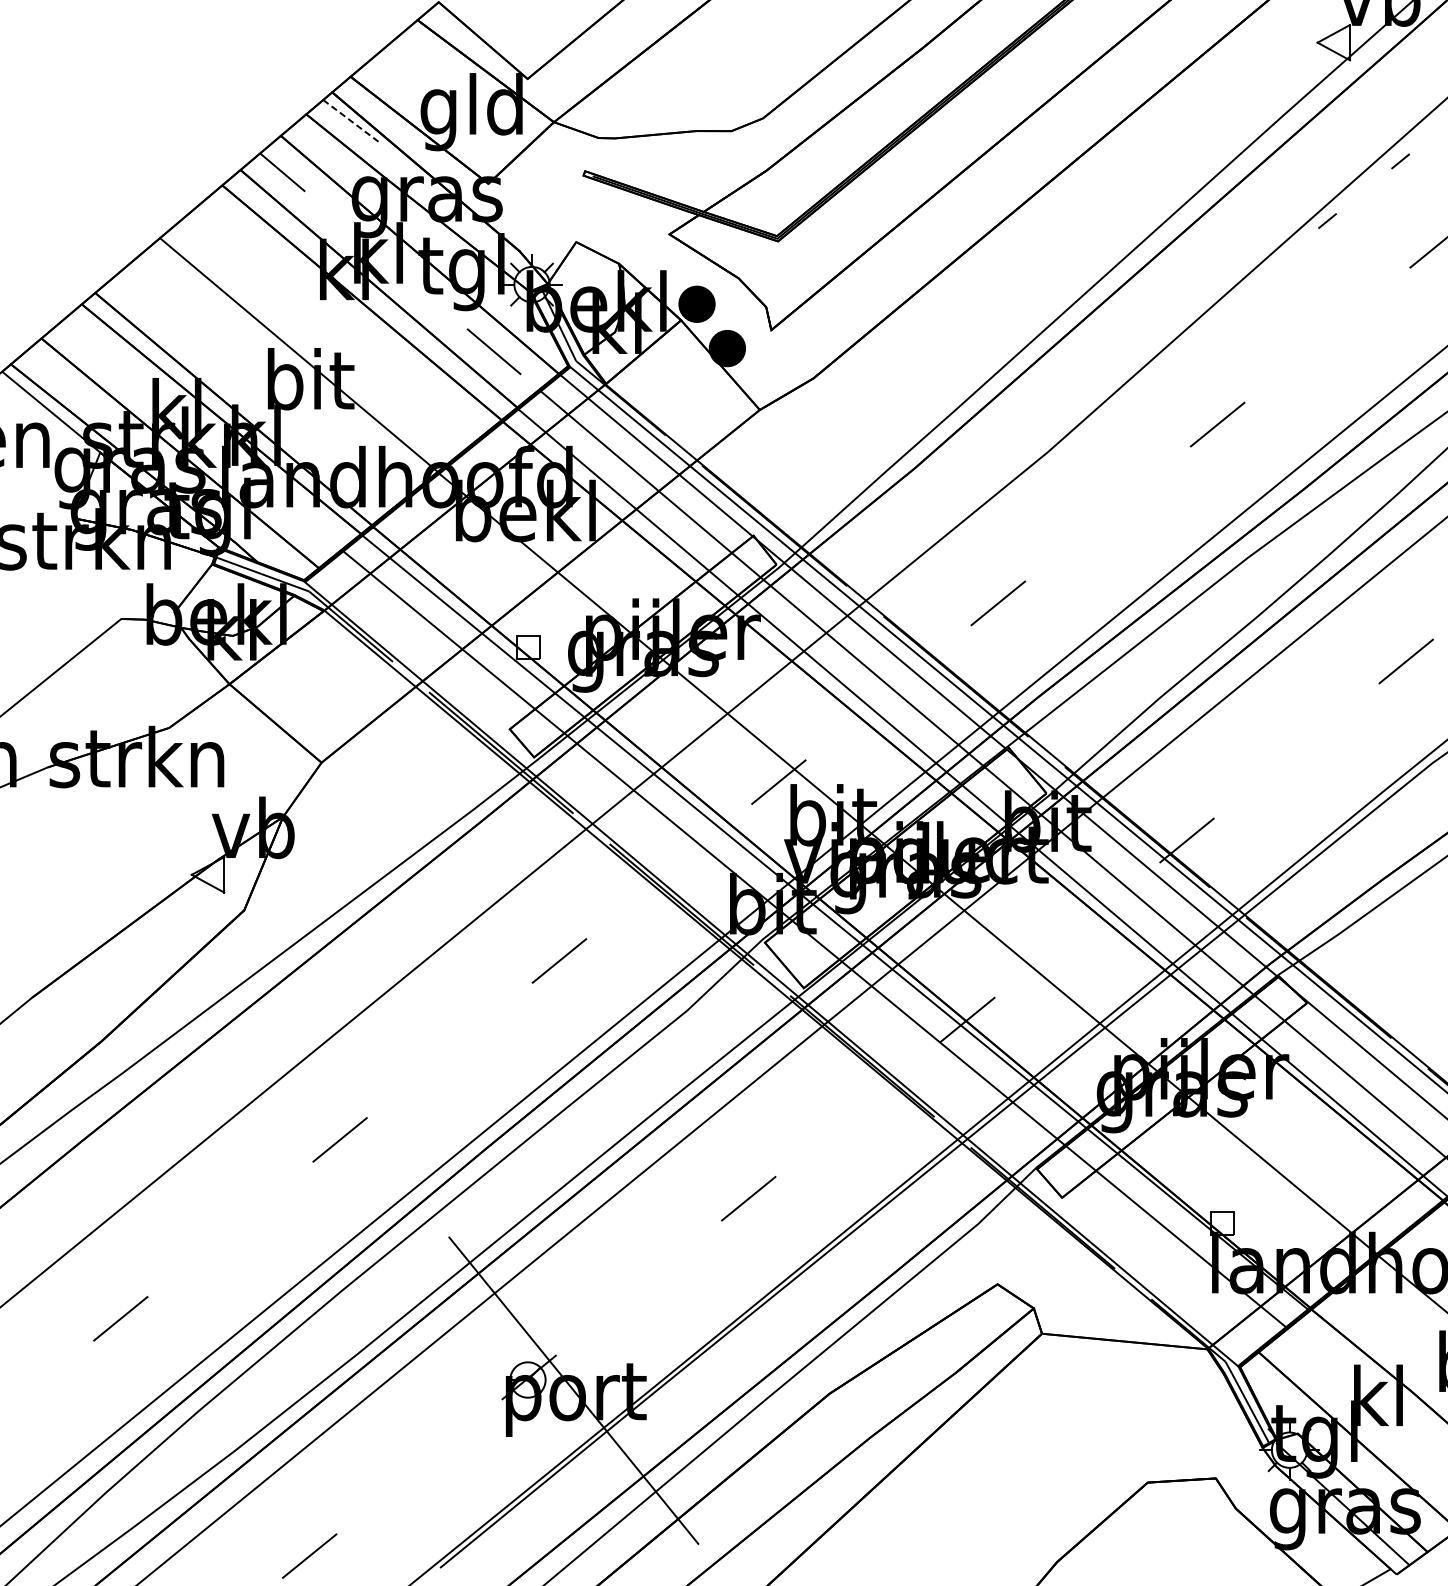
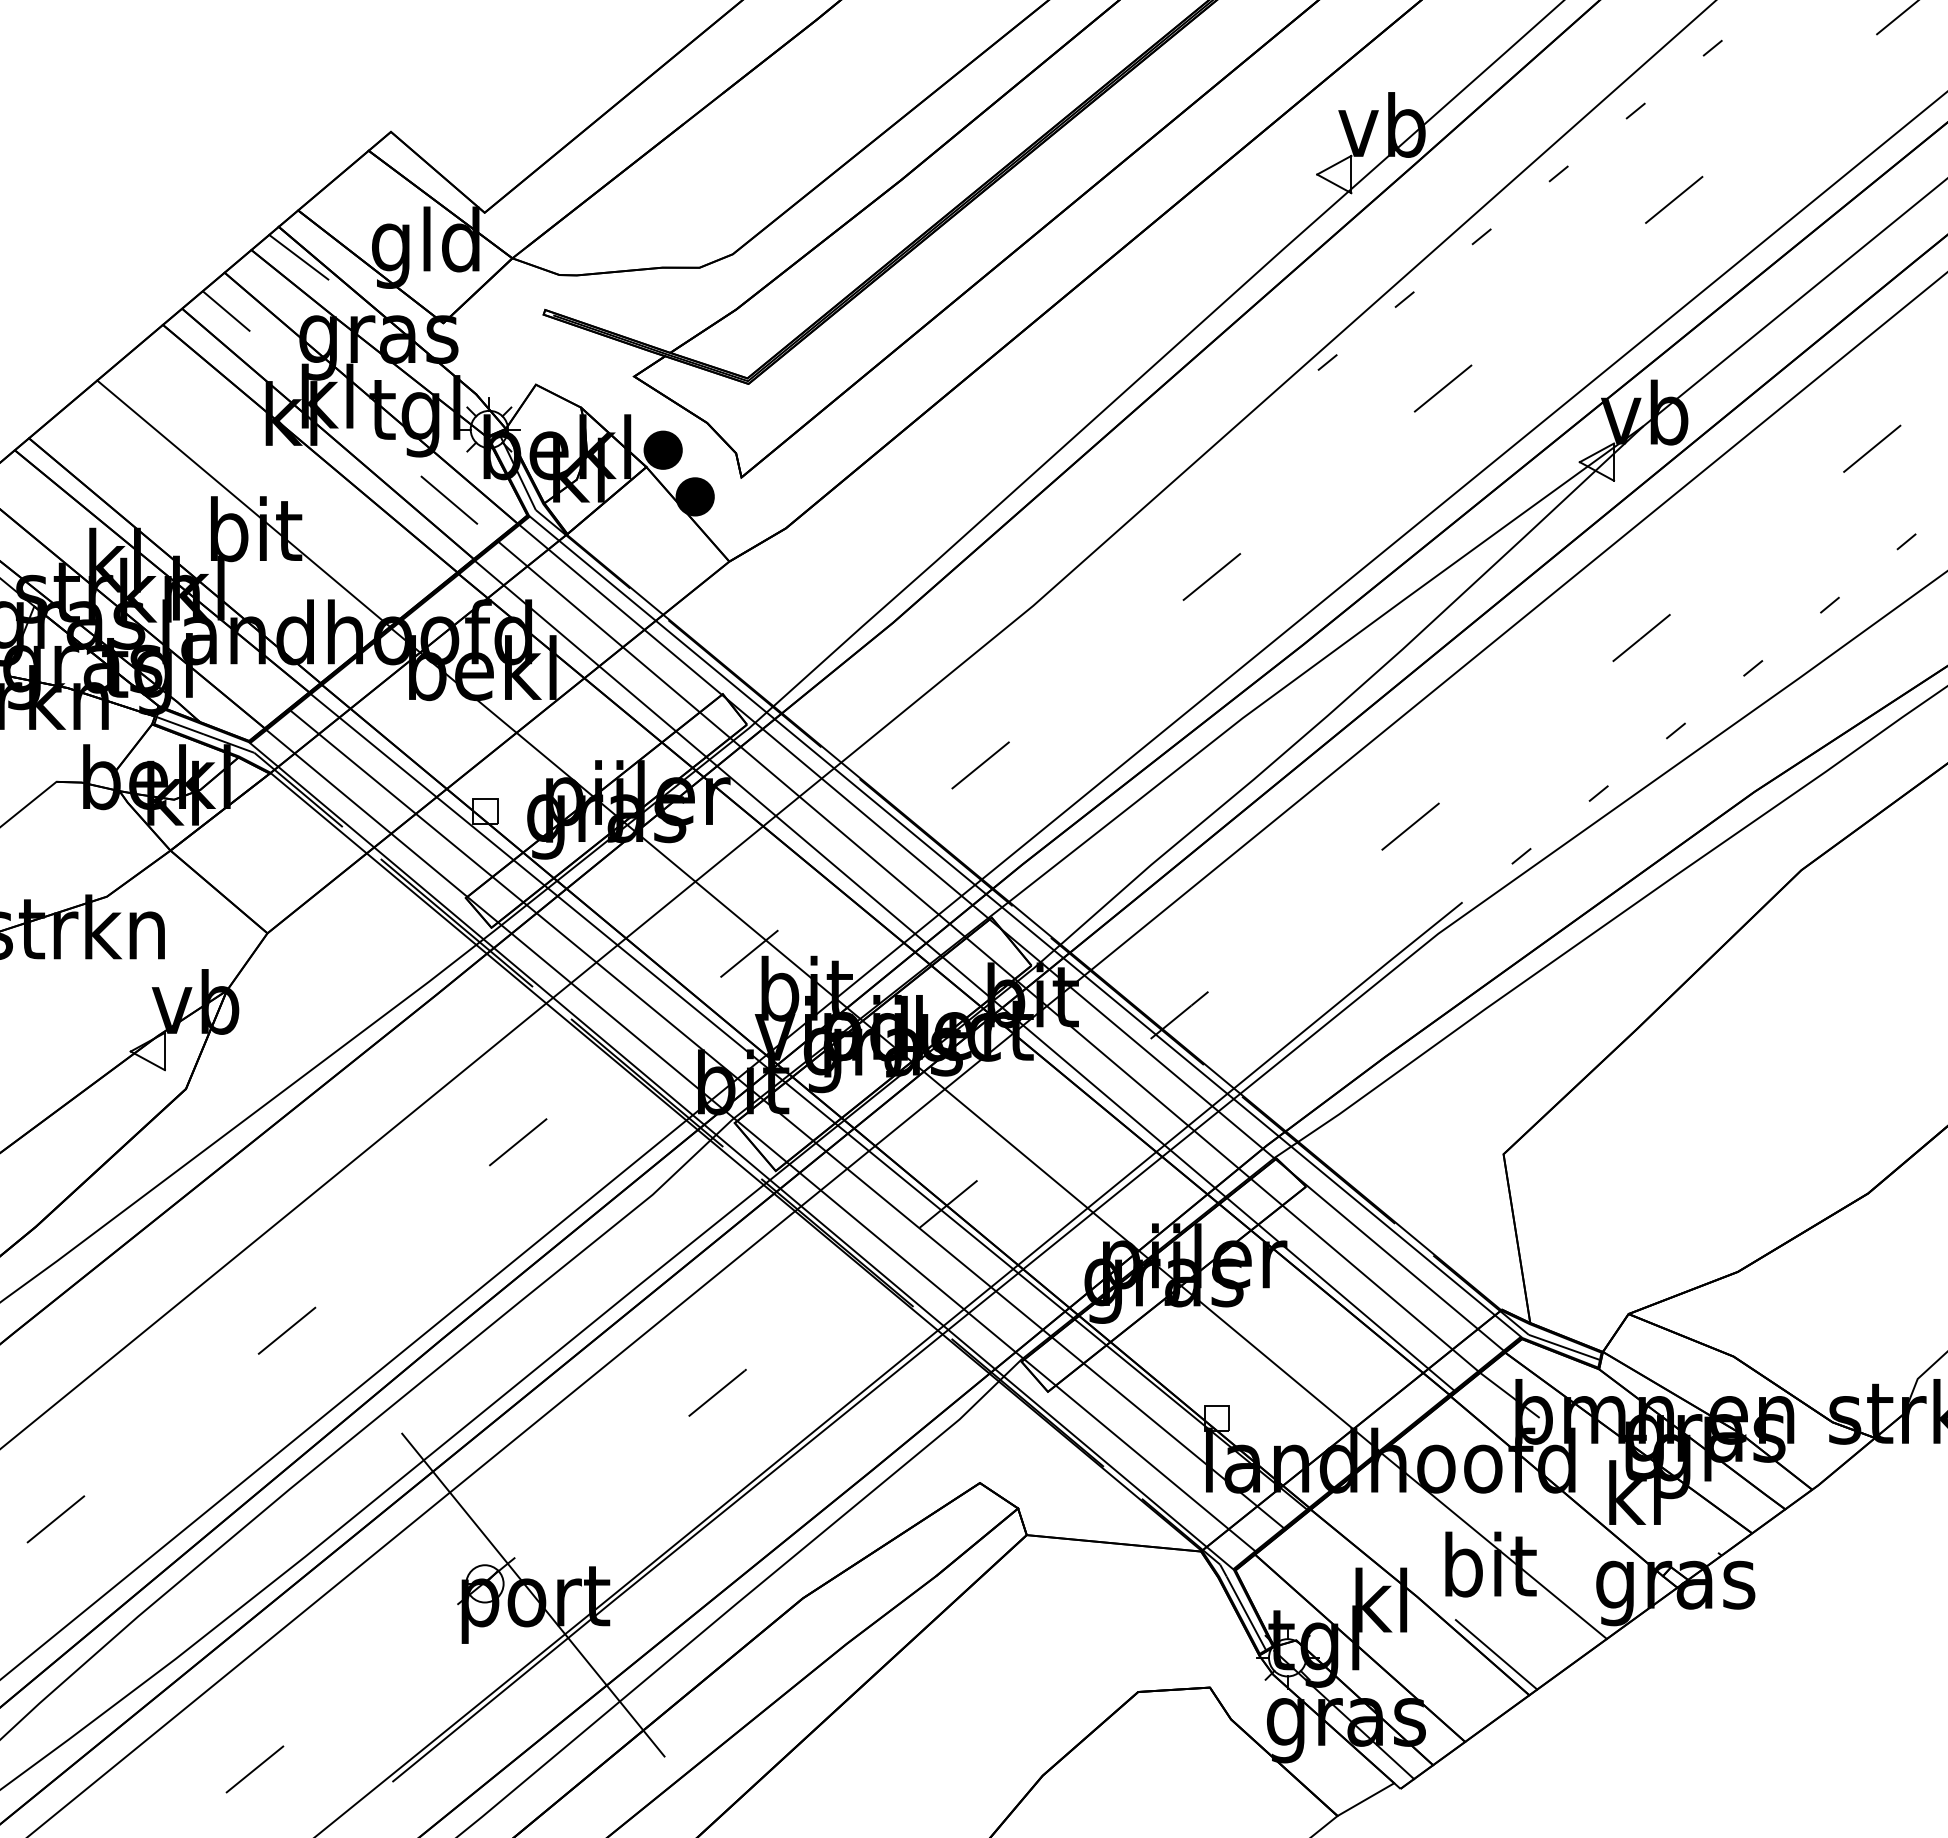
line: (351, 121) -> (299, 257), dashed -> solid
line: (789, 959) -> (760, 1140), added

